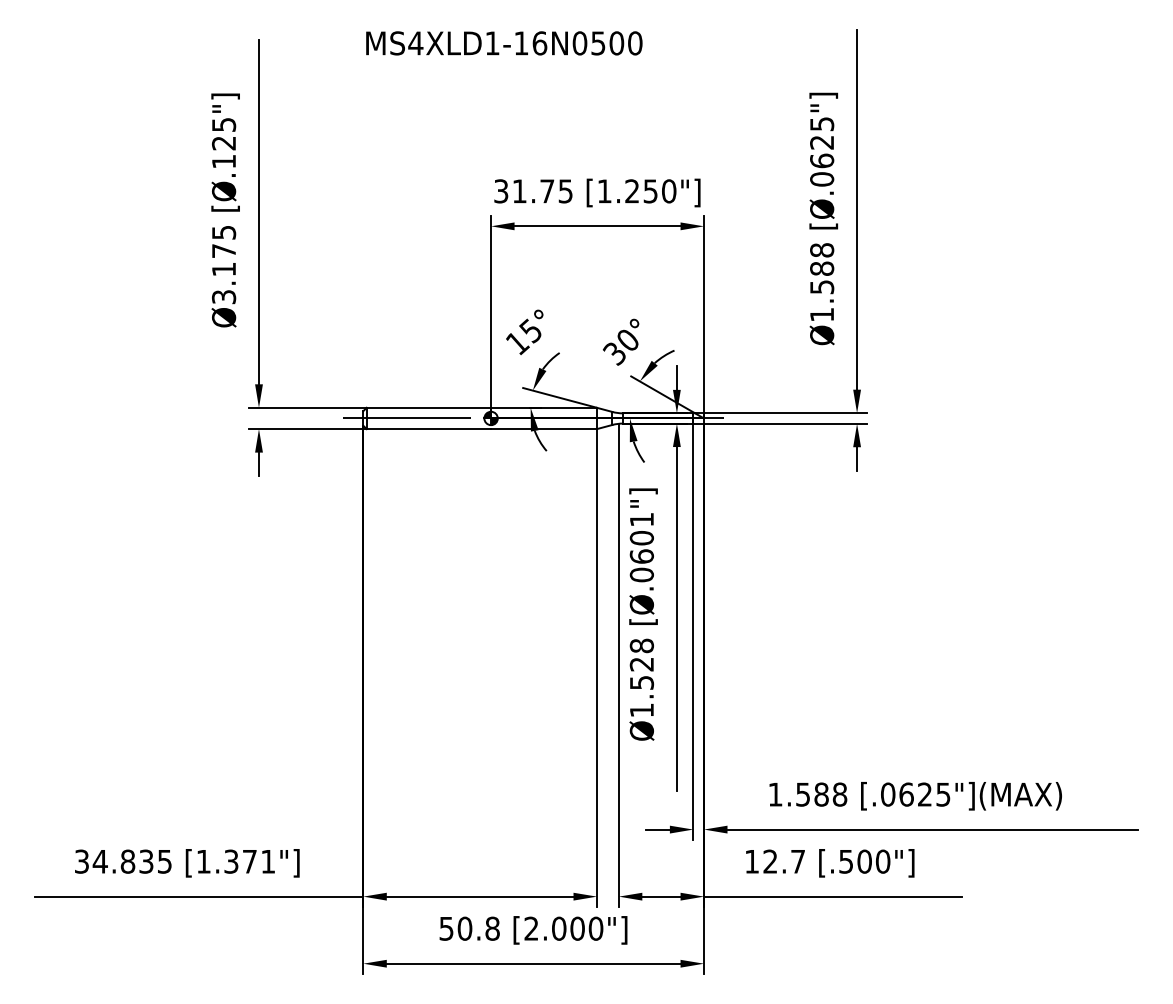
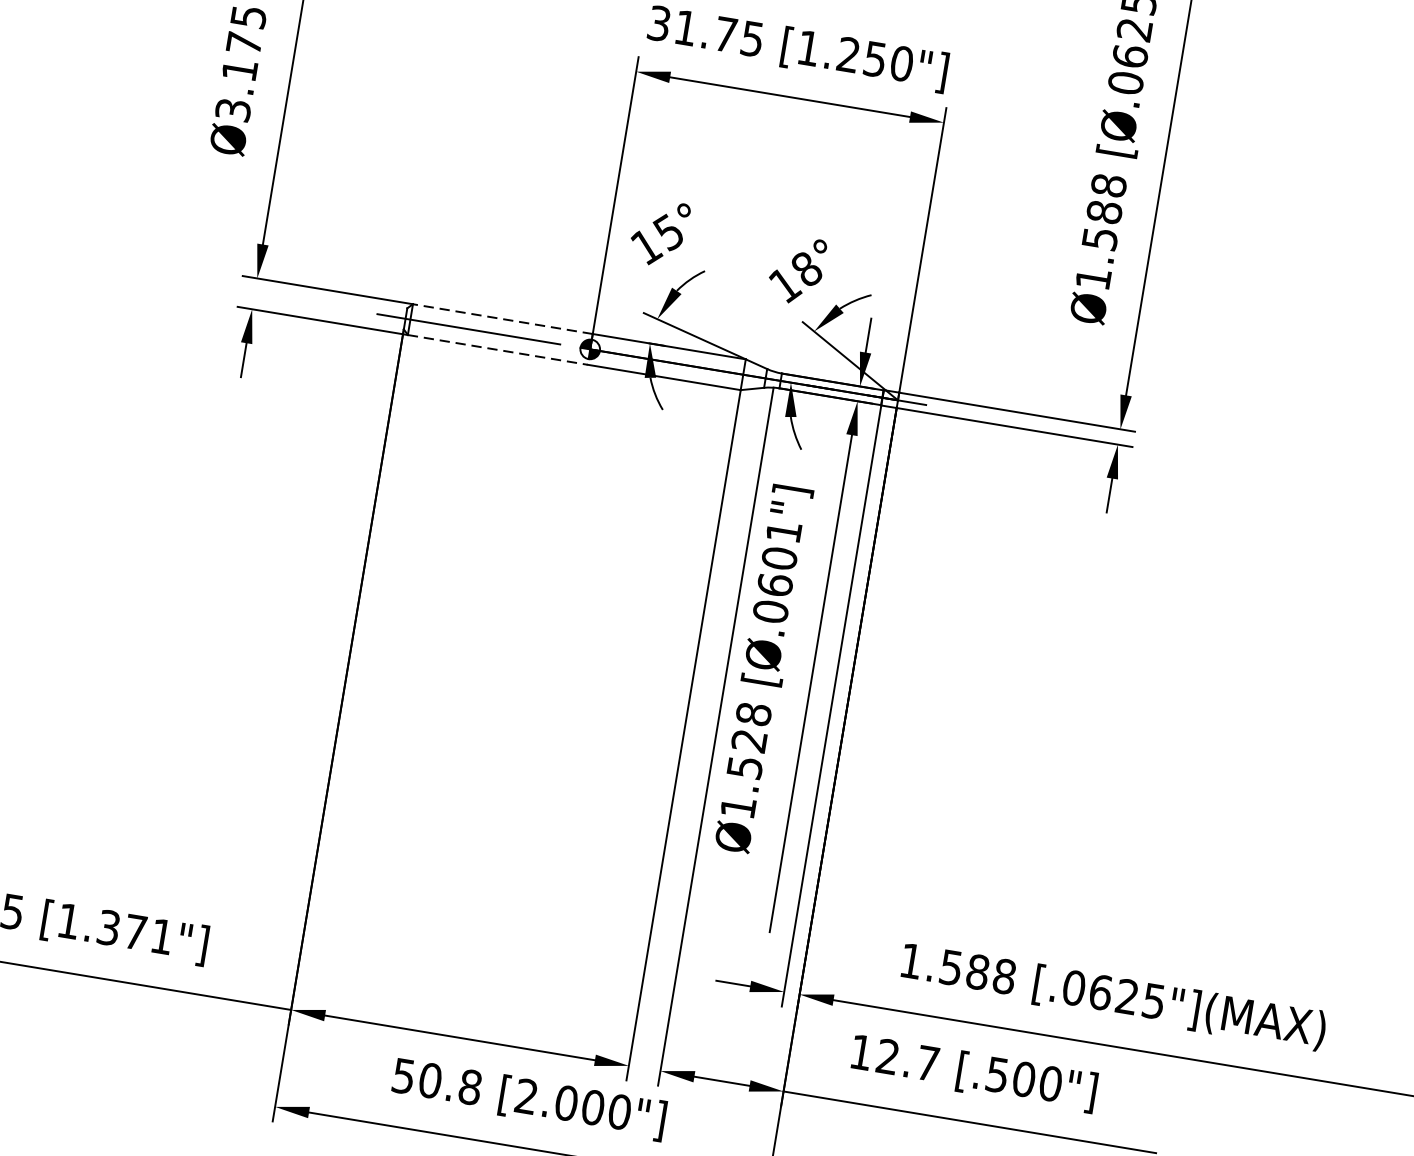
text: (620, 347) -> (794, 277), 30° -> 18°
line: (428, 407) -> (502, 318), solid -> dashed
line: (429, 429) -> (498, 350), solid -> dashed

